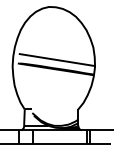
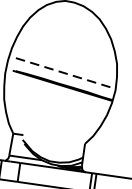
line: (56, 60) -> (65, 74), solid -> dashed

